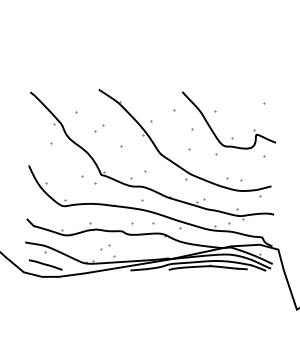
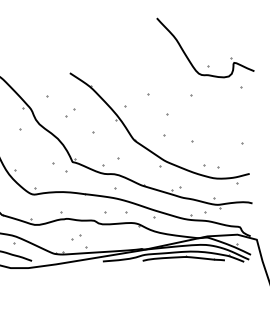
part: (232, 137) -> (209, 65), moved

